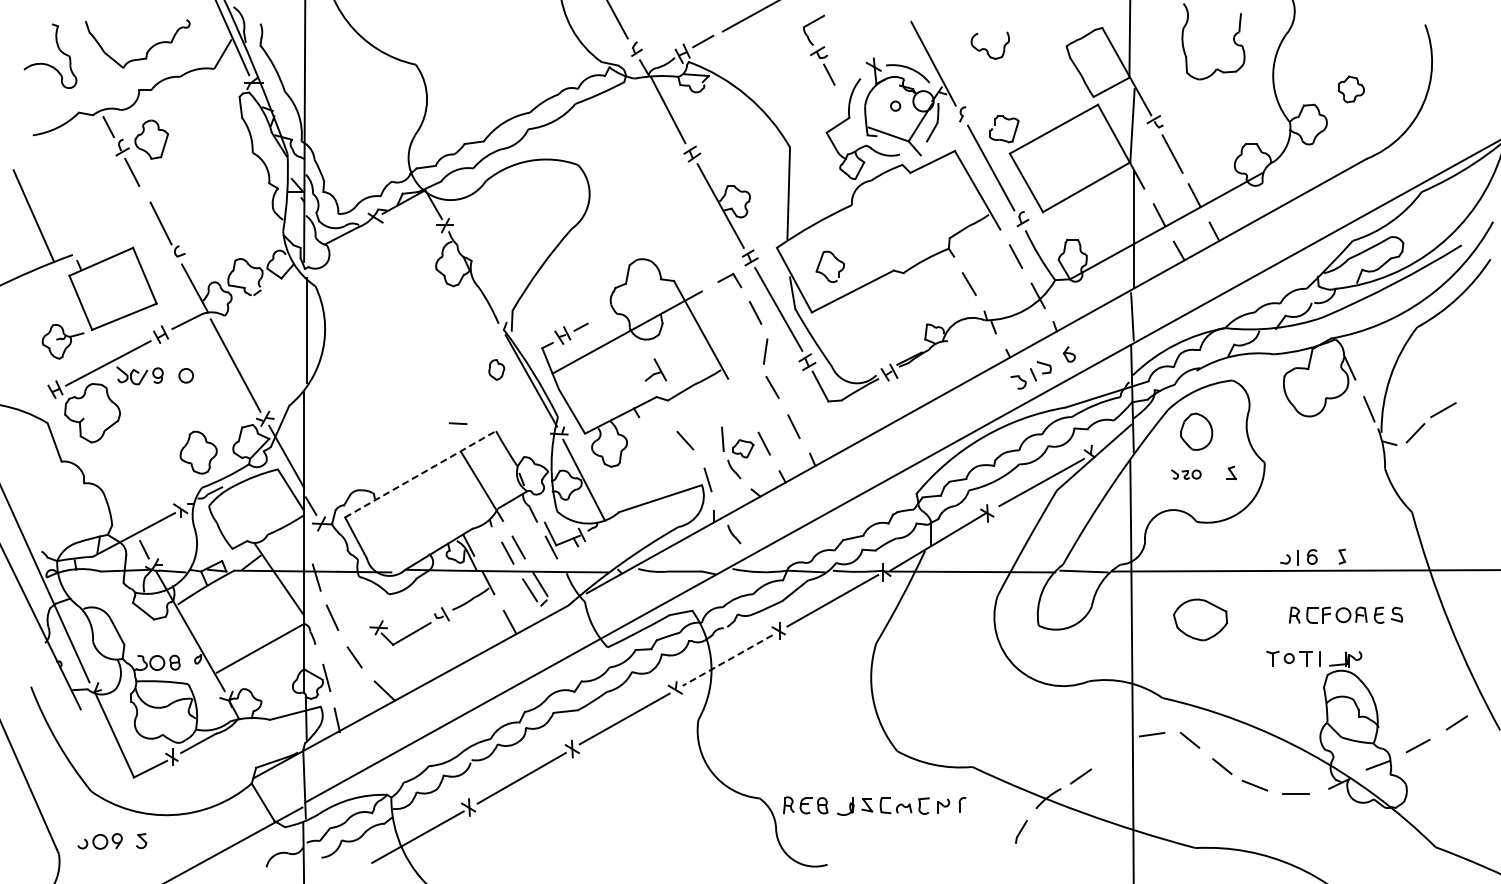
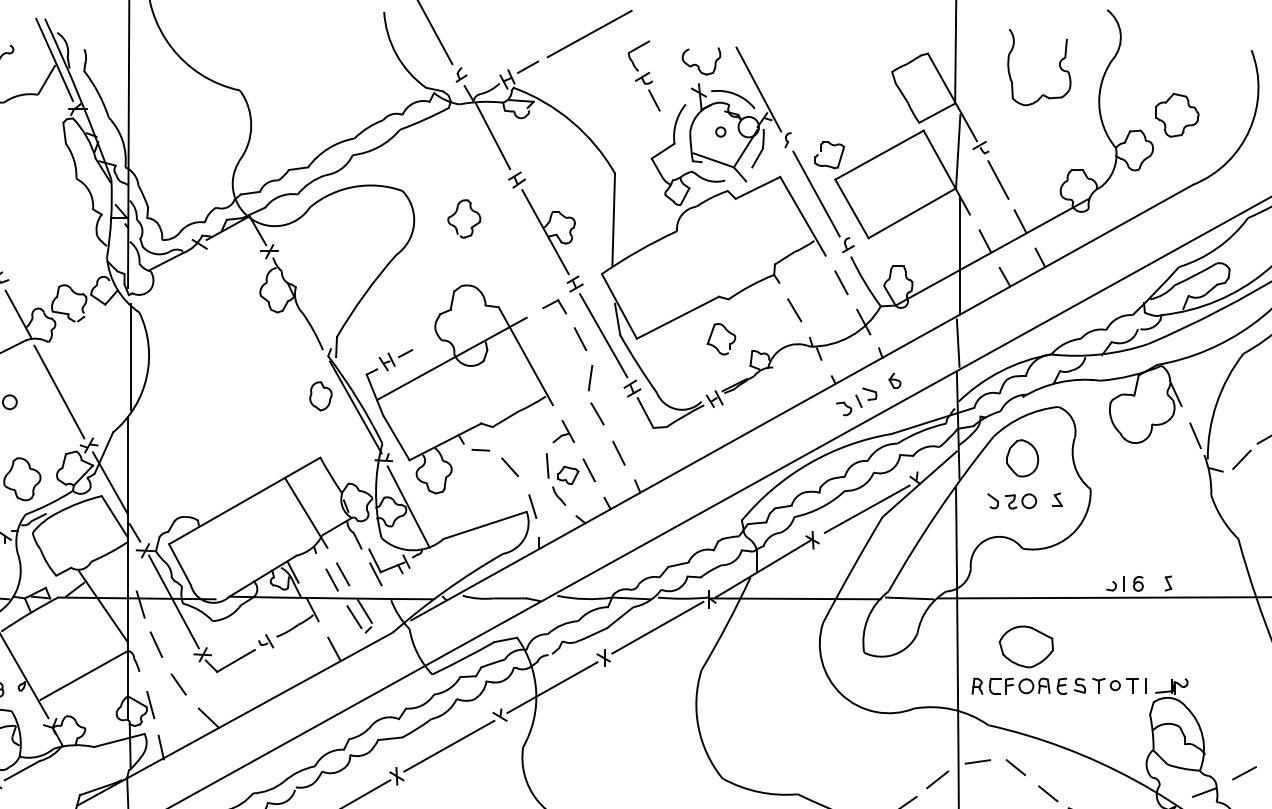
part: (989, 45) -> (700, 61), moved
part: (1351, 89) -> (1177, 115), size x1.67
part: (632, 186) -> (457, 212), added
part: (825, 274) -> (716, 346), moved
part: (496, 369) -> (320, 395), size x1.43
part: (655, 369) -> (563, 431), moved
line: (458, 423) -> (481, 450), moved
line: (420, 474) -> (244, 501), dashed -> solid
part: (1186, 474) -> (1012, 501), size x1.67
part: (734, 534) -> (559, 561), removed
line: (349, 574) -> (173, 601), added
part: (1345, 614) -> (1028, 685), moved
line: (727, 660) -> (552, 687), dashed -> solid
line: (1111, 752) -> (937, 779), added

